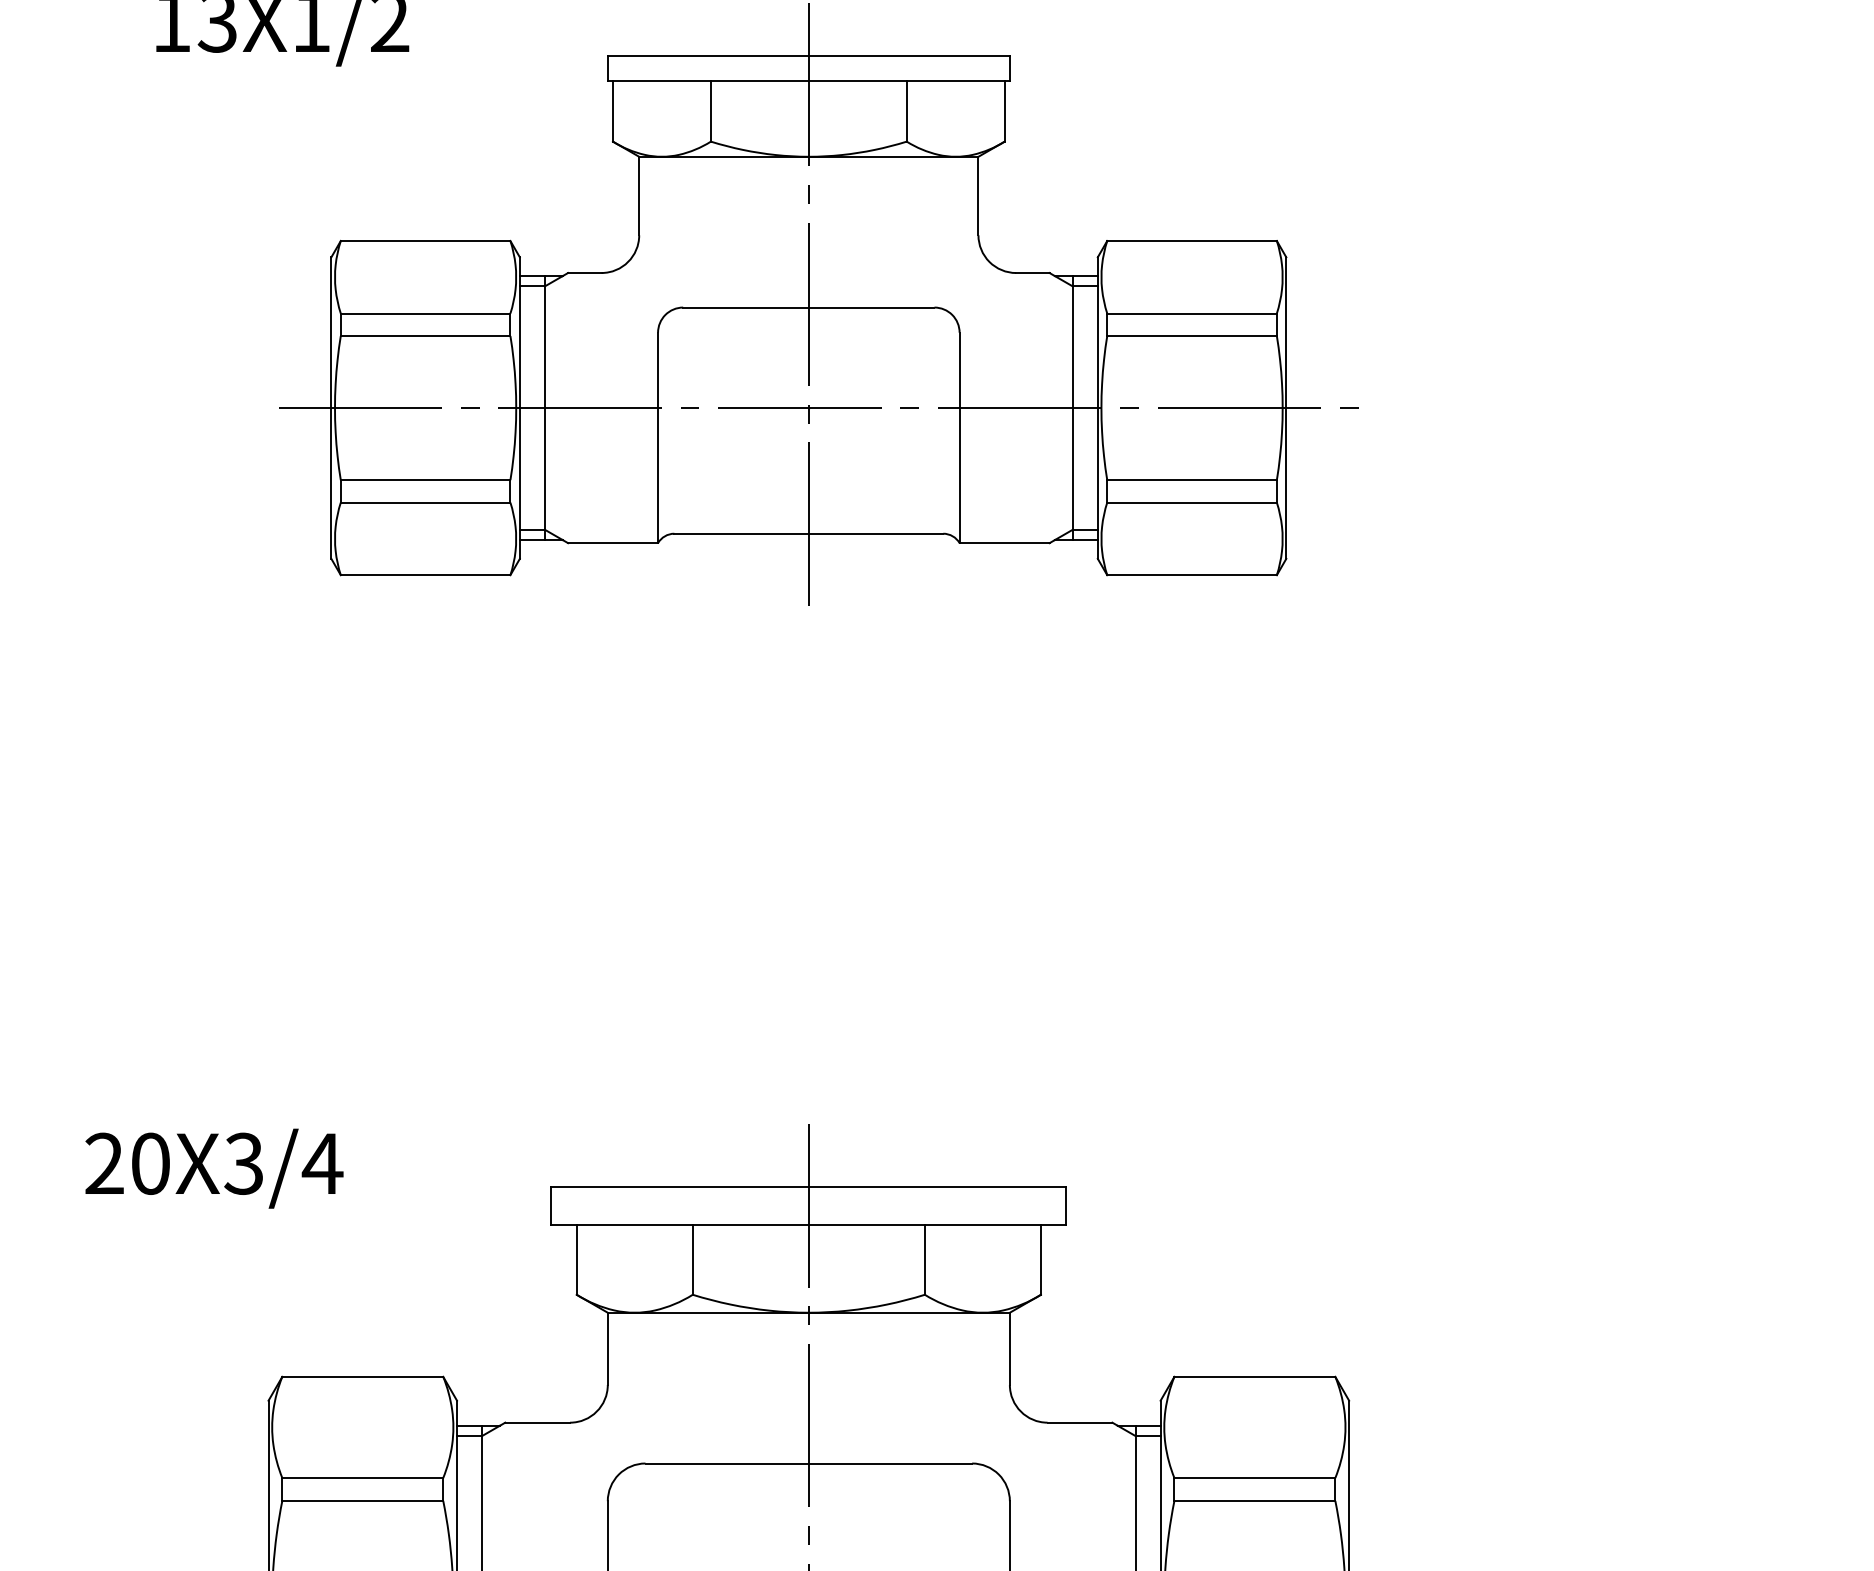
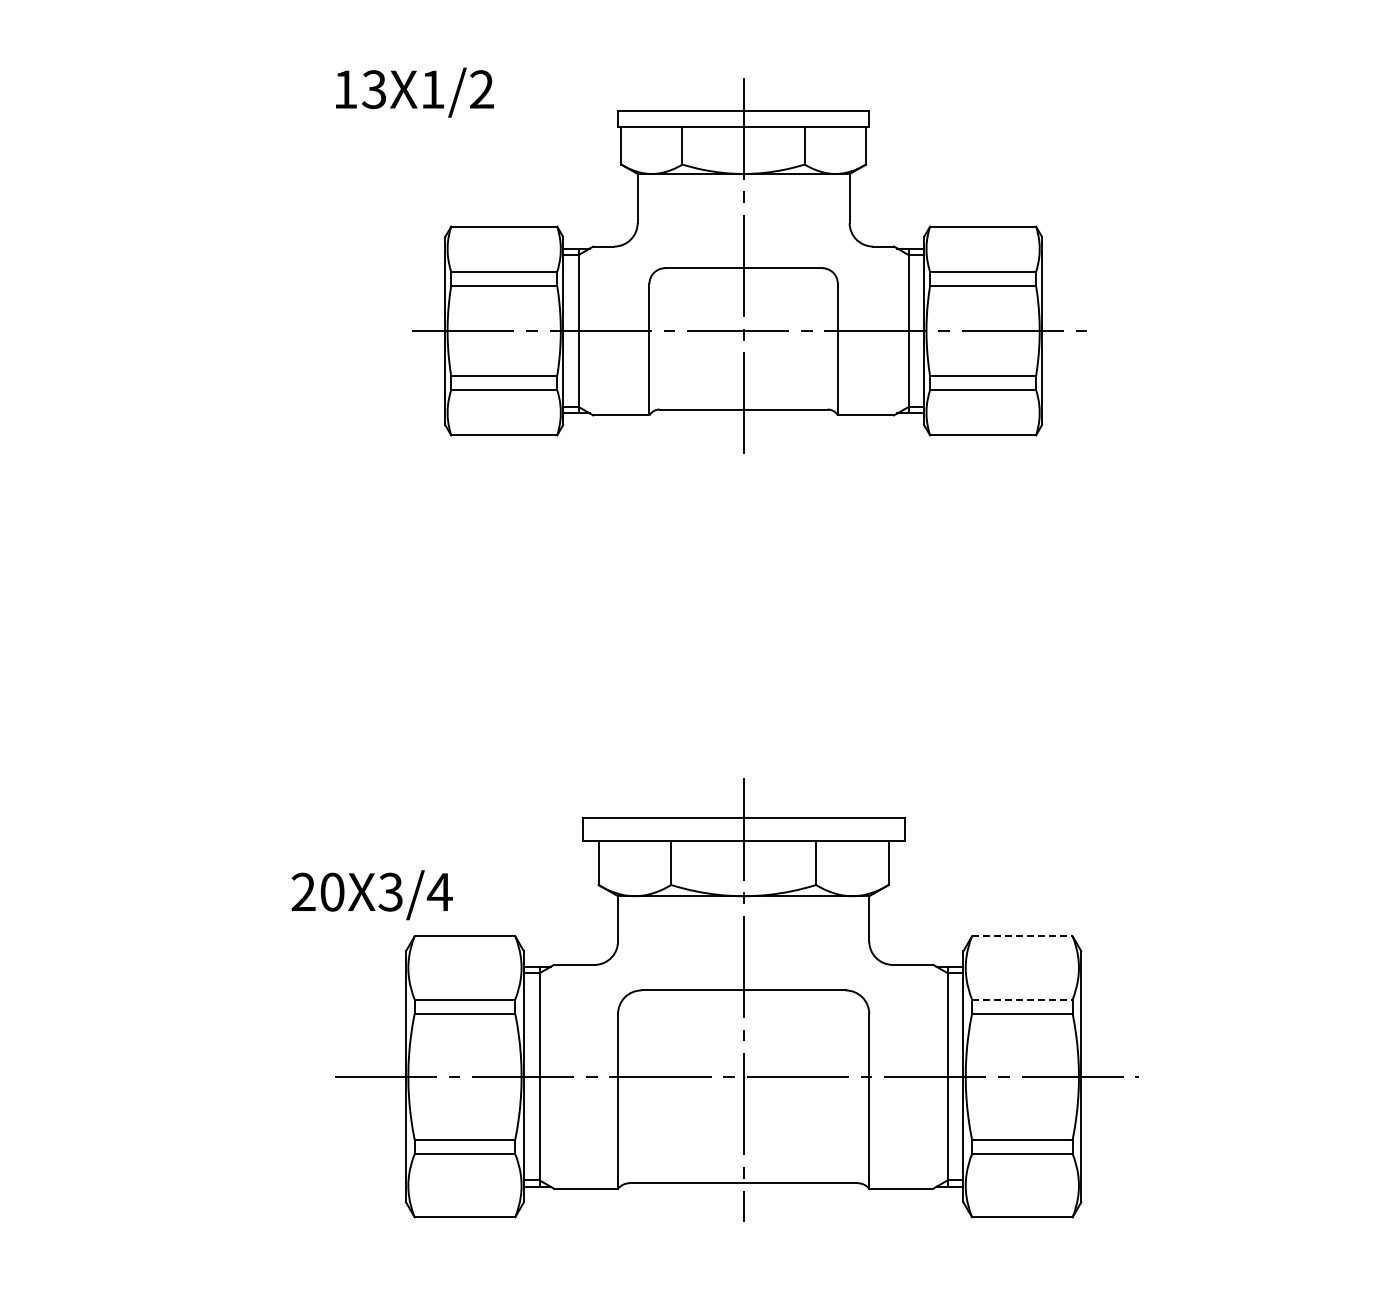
text: (213, 1169) -> (371, 895), moved
line: (1255, 1377) -> (1022, 936), solid -> dashed
line: (1255, 1478) -> (1022, 999), solid -> dashed

